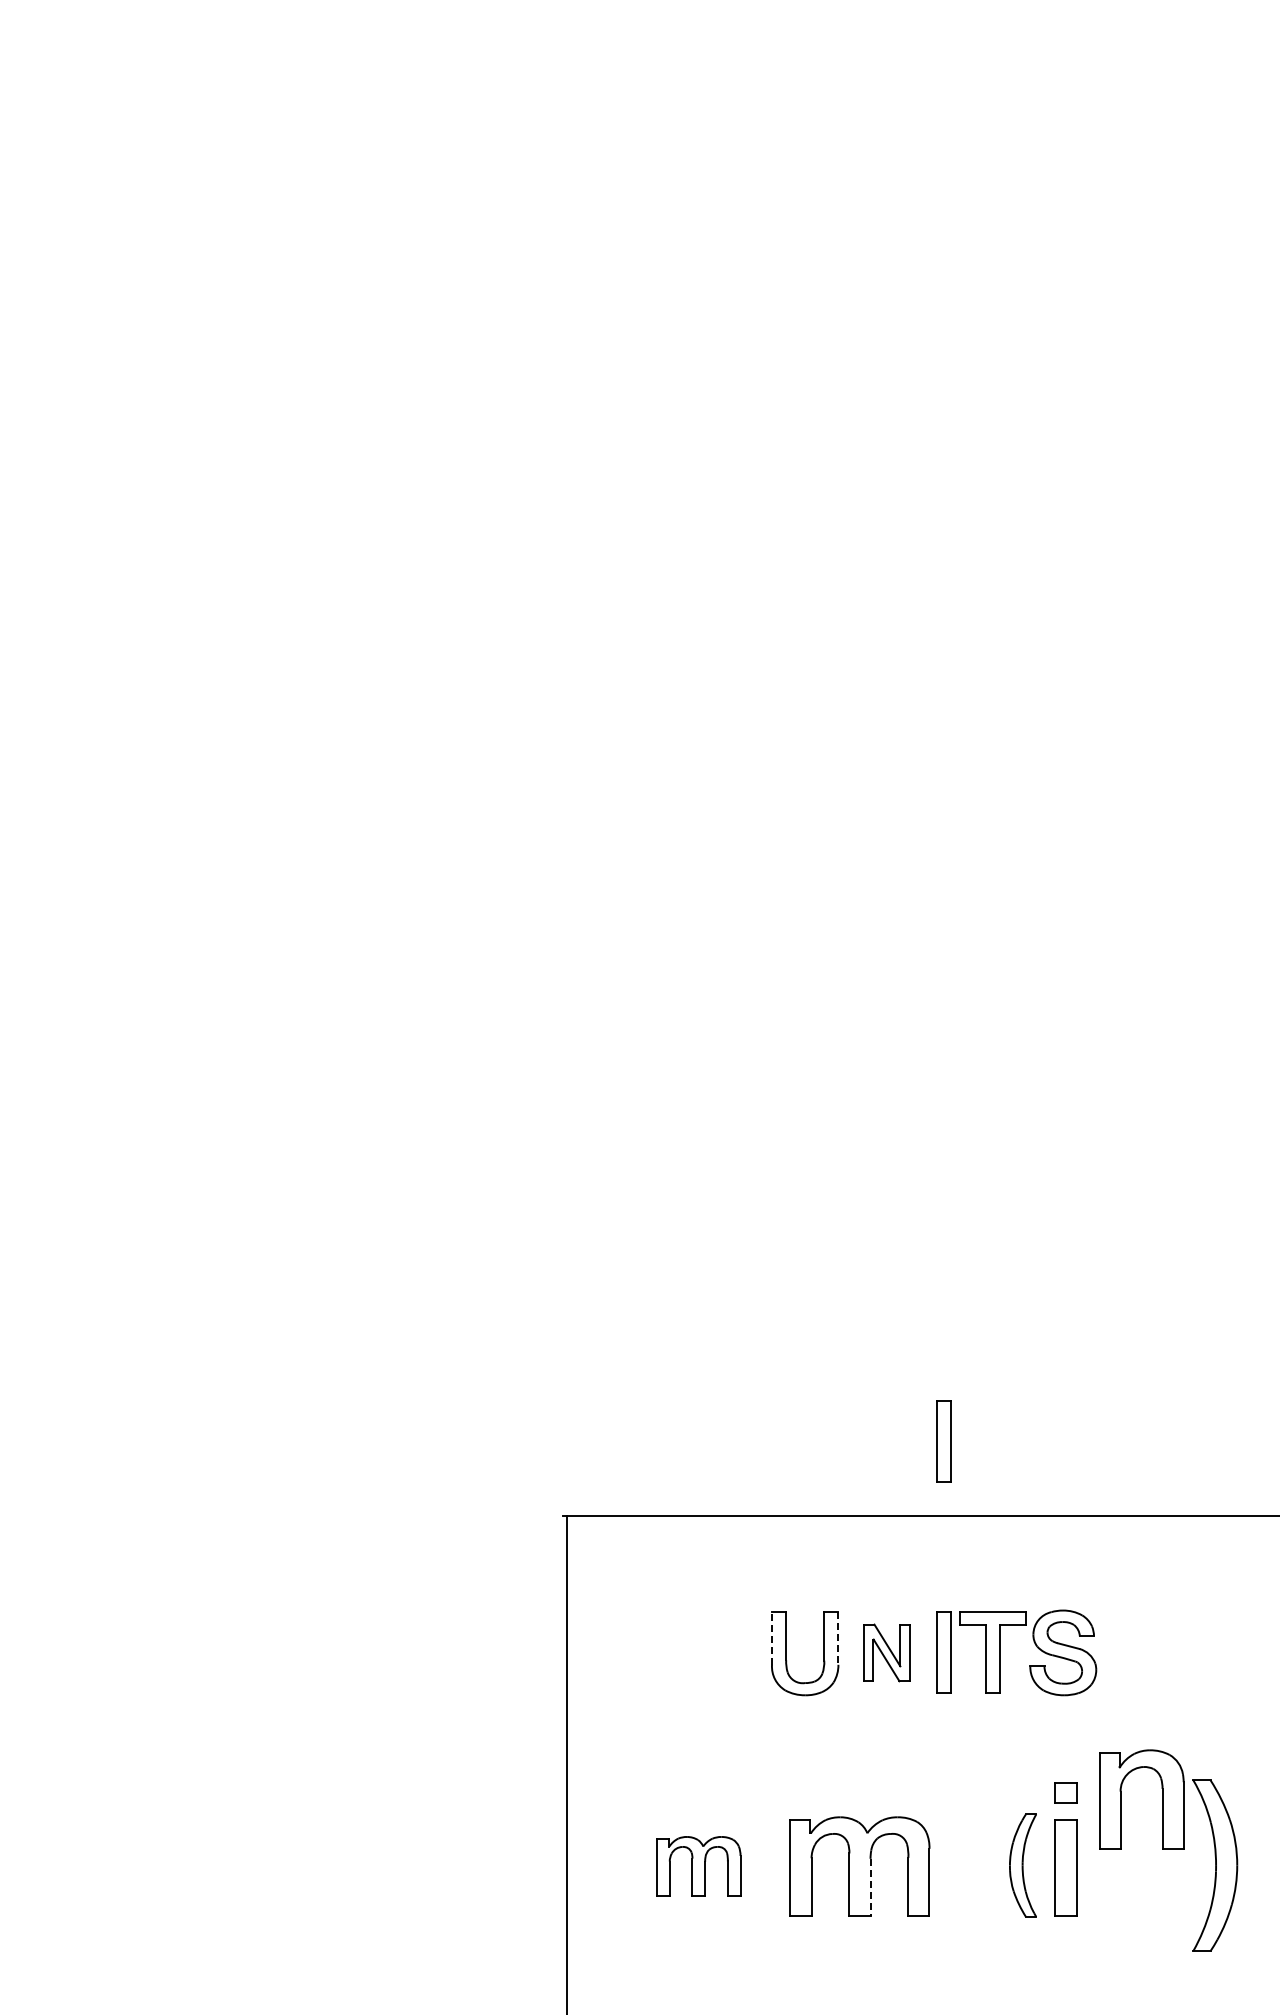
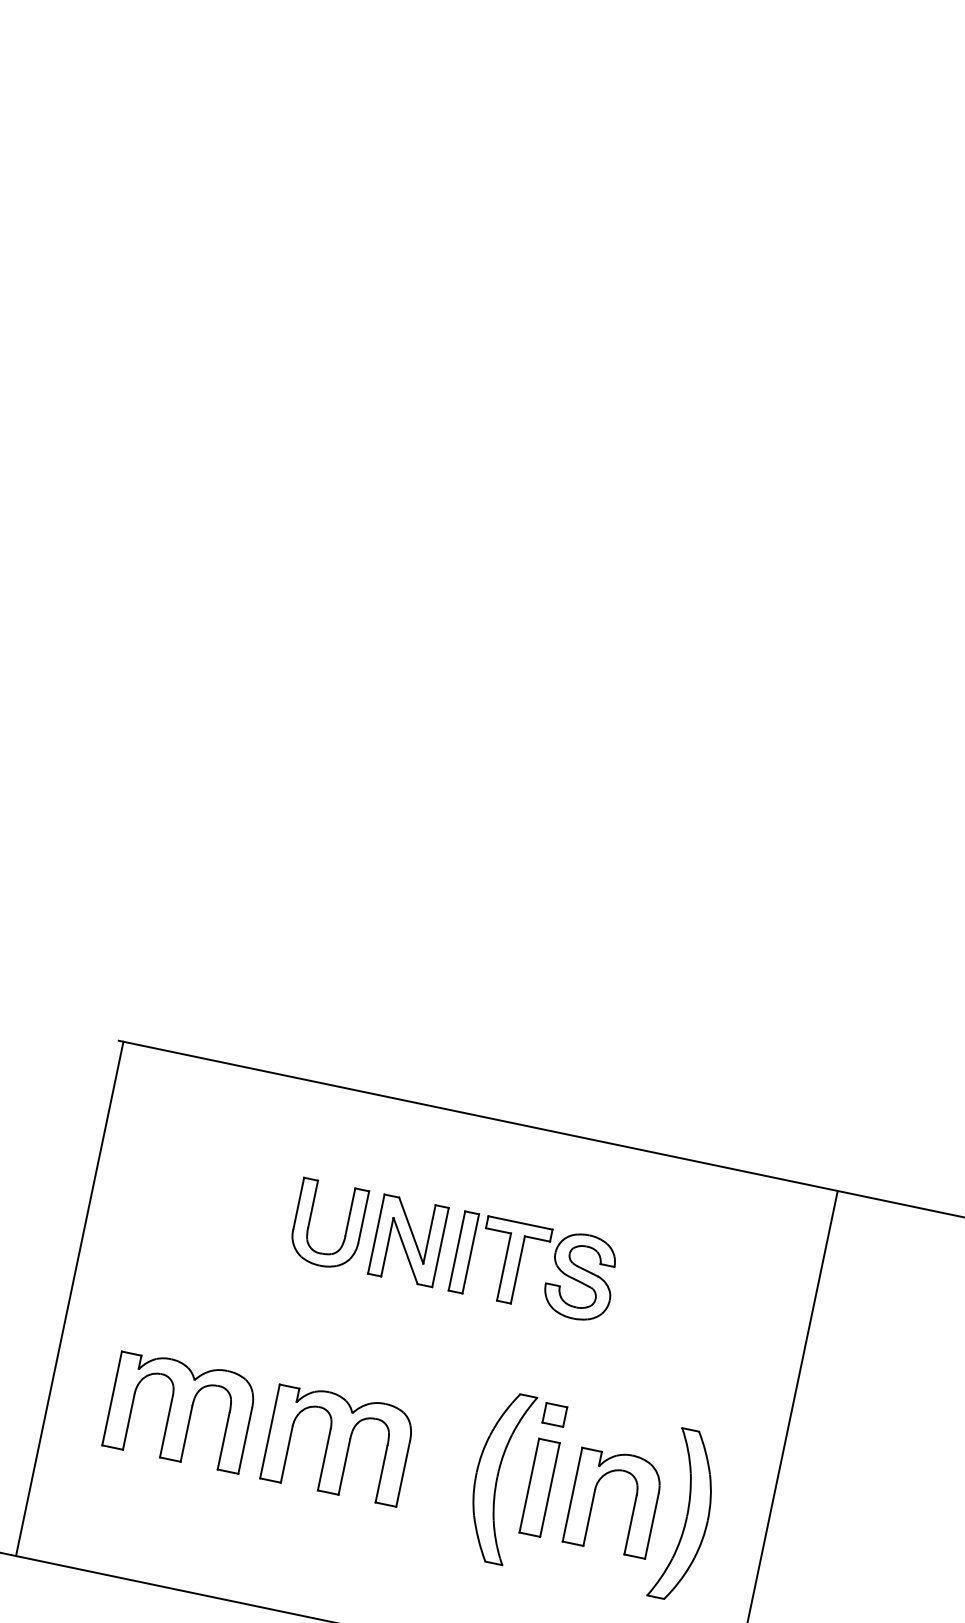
part: (943, 1441) -> (506, 1045), removed
line: (772, 1638) -> (299, 1203), dashed -> solid
line: (838, 1639) -> (363, 1217), dashed -> solid
part: (886, 1652) -> (408, 1240), size x1.43
part: (1121, 1799) -> (594, 1497), moved
part: (1022, 1865) -> (497, 1476), size x1.67
part: (698, 1866) -> (180, 1411), size x1.67
line: (870, 1887) -> (344, 1467), dashed -> solid

